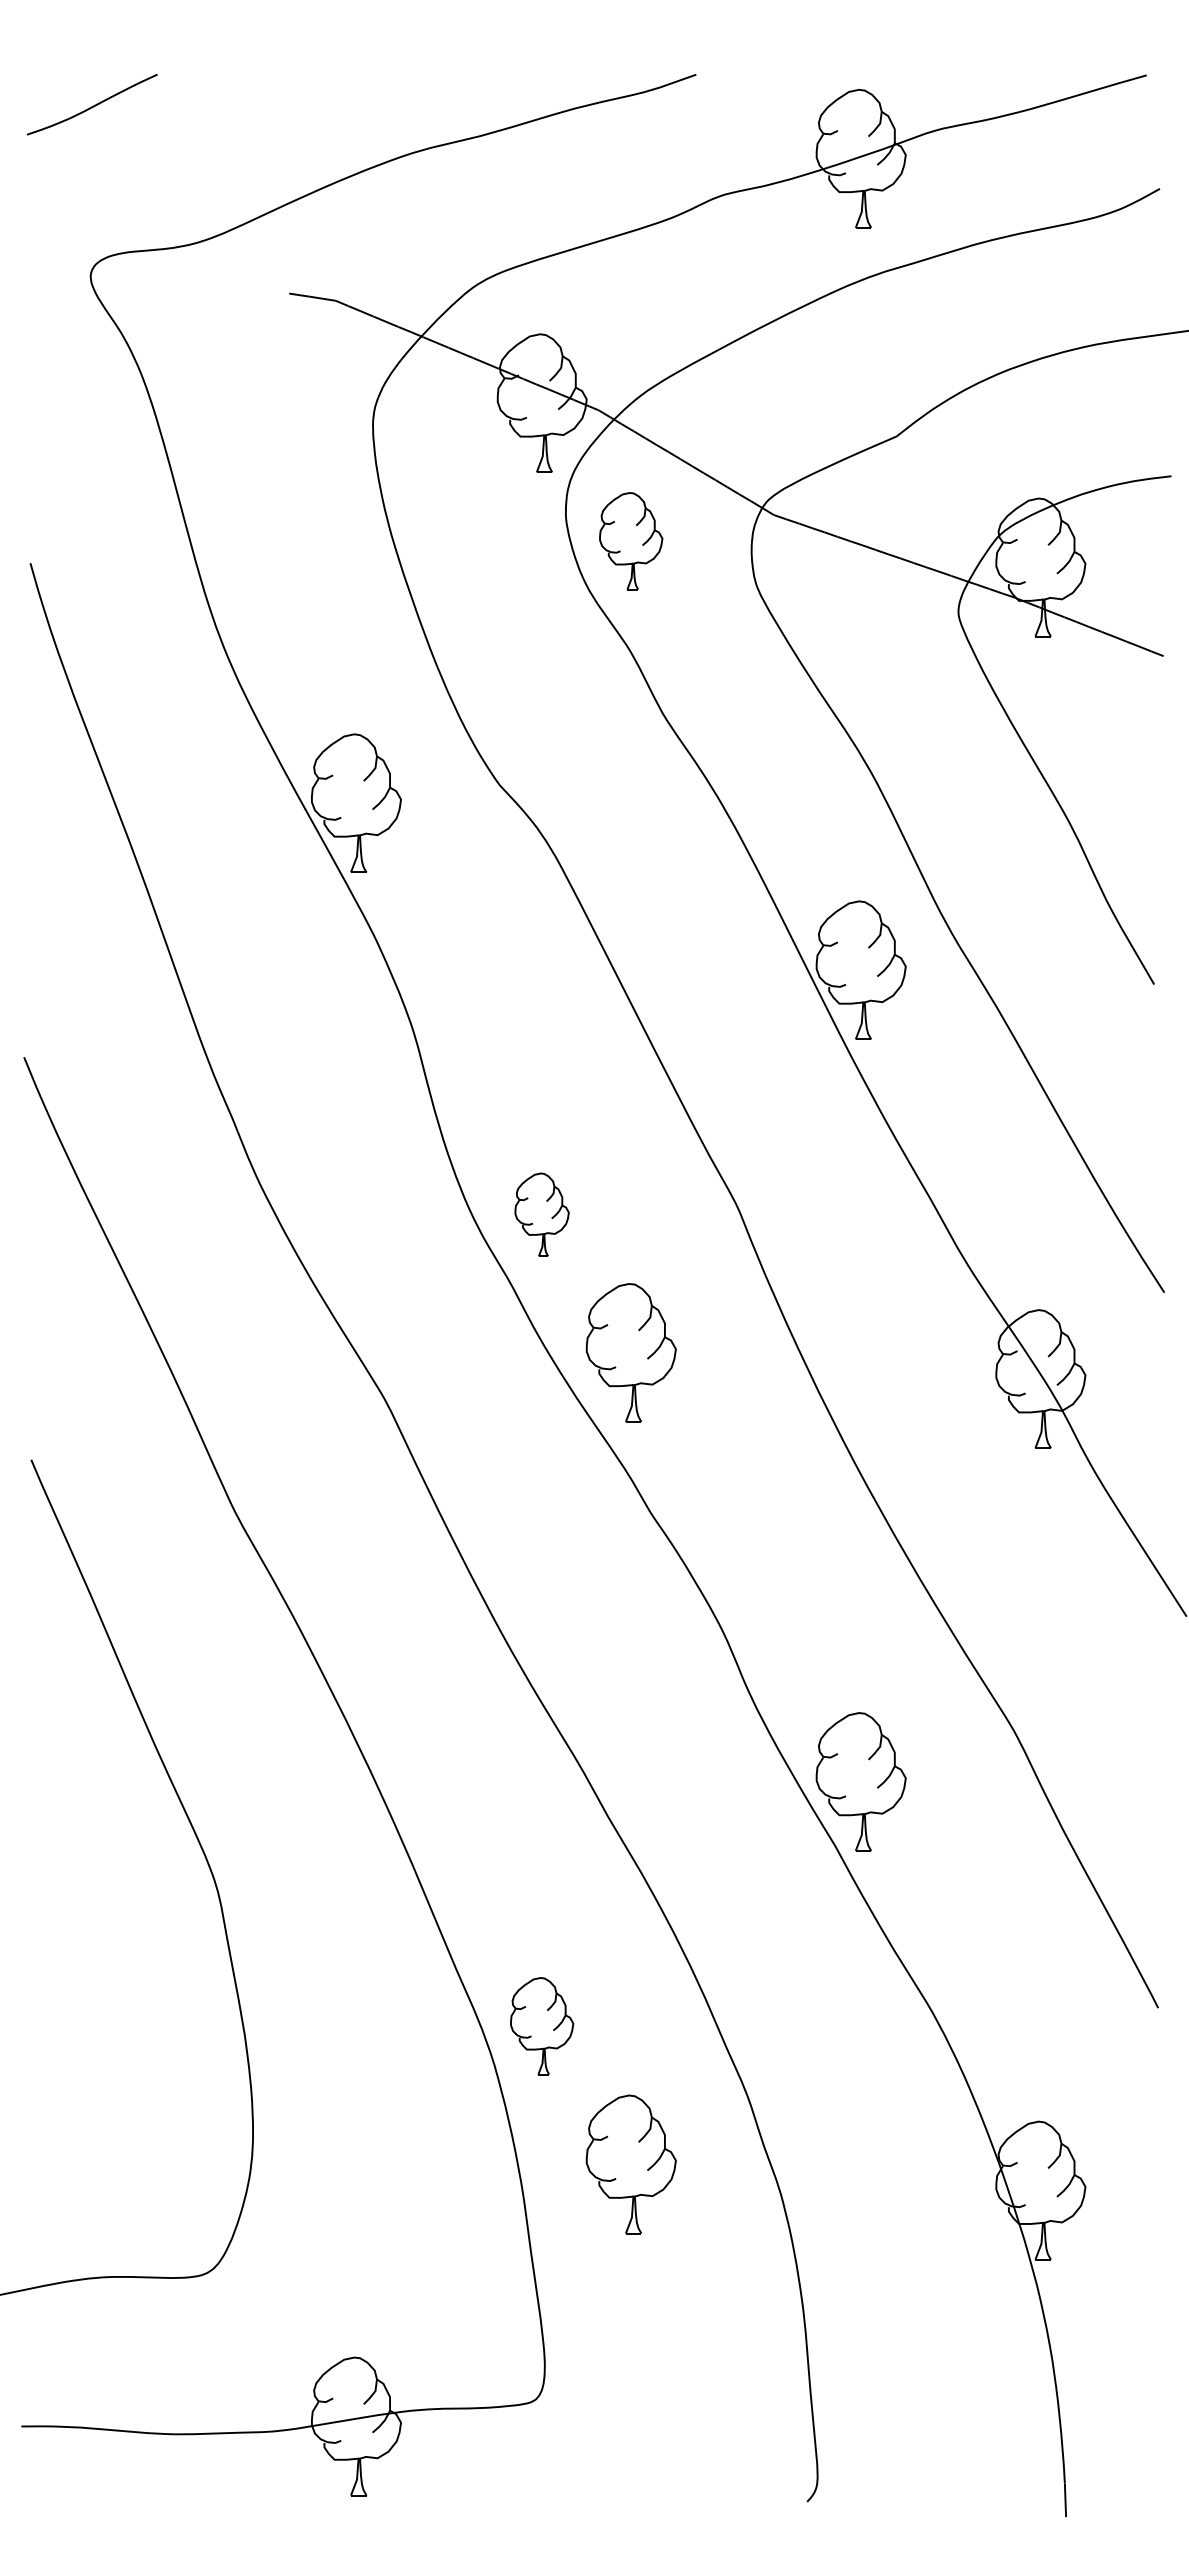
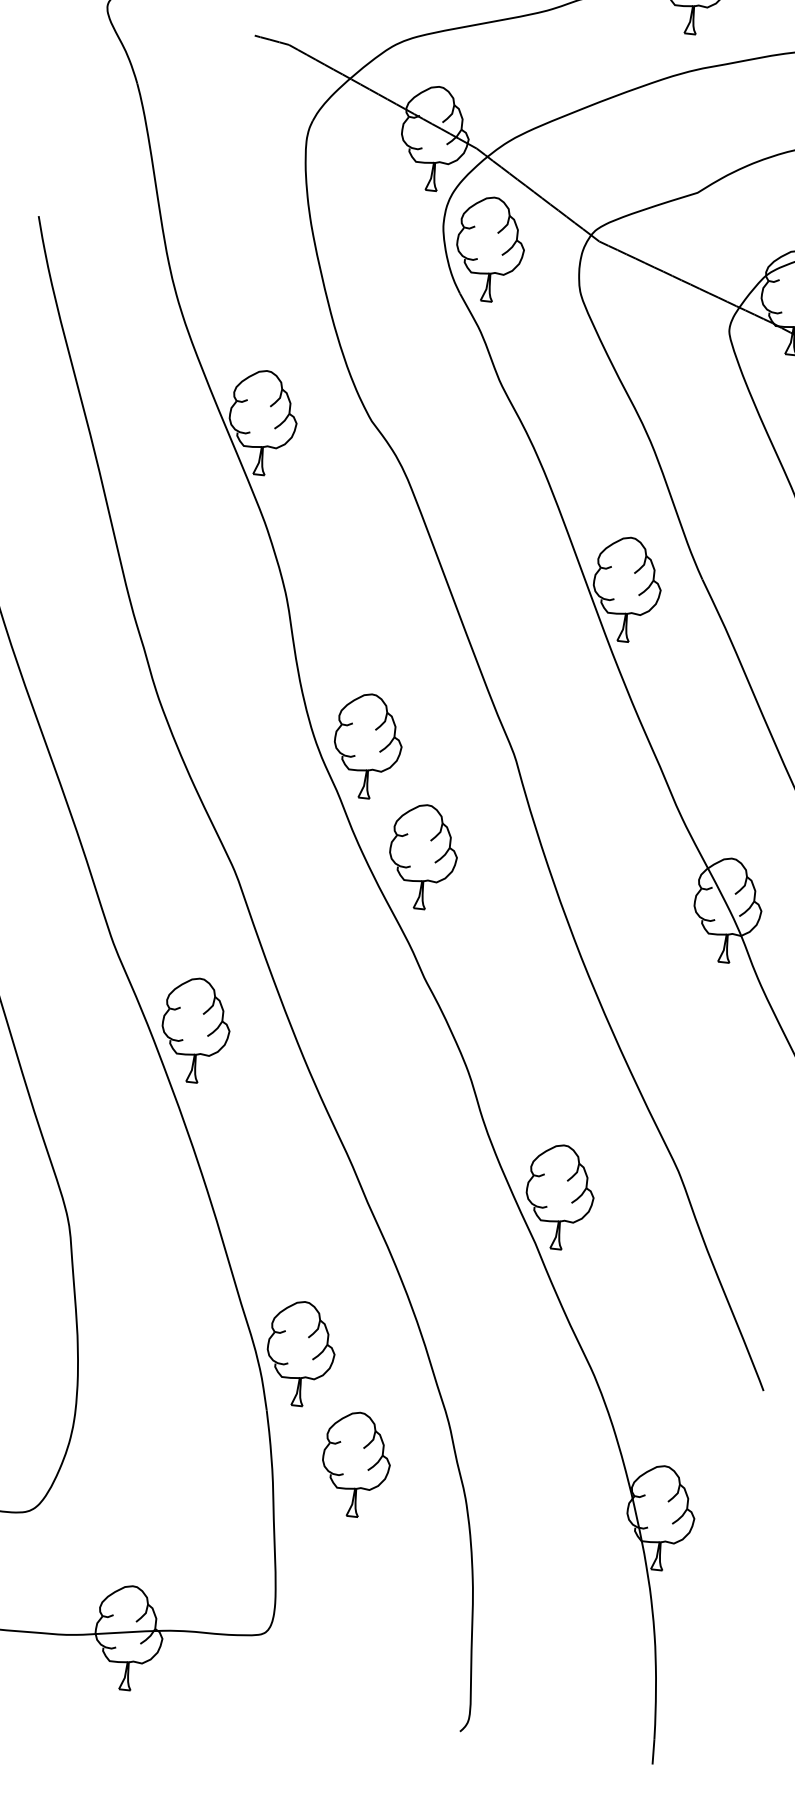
part: (630, 540) -> (489, 248), size x1.43
part: (541, 1214) -> (367, 745), size x1.67
part: (356, 1614) -> (195, 1030), added
part: (541, 2025) -> (300, 1353), size x1.43

